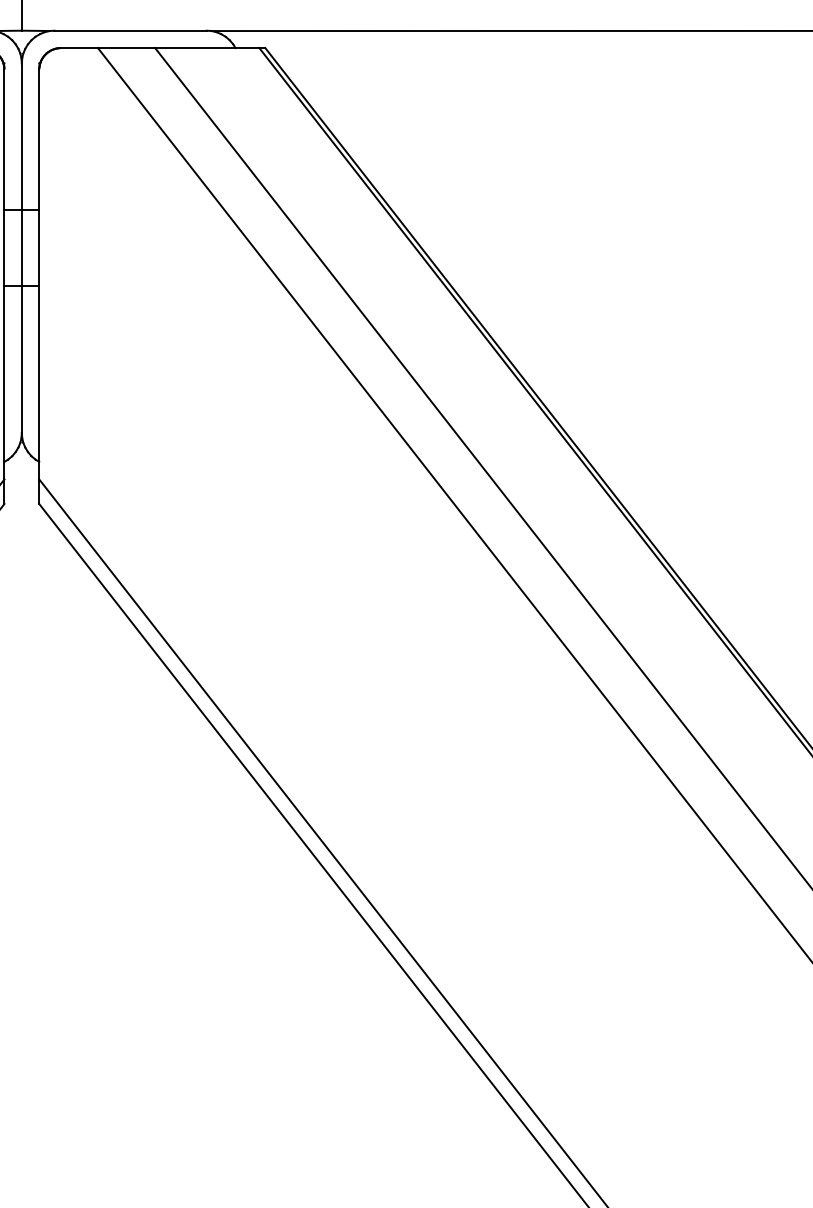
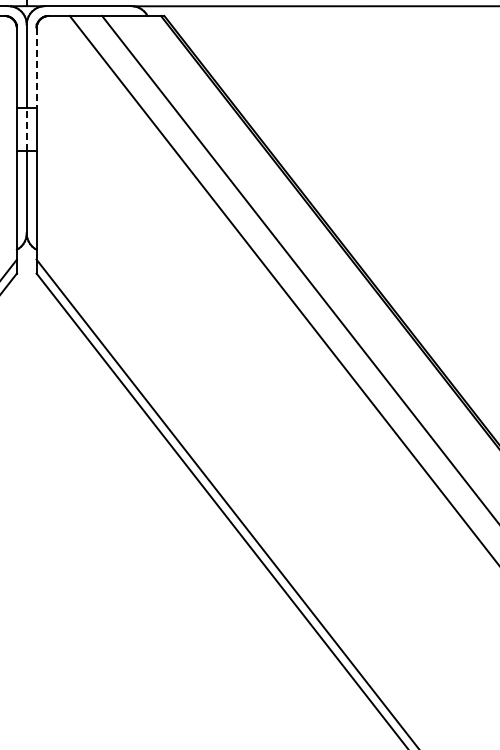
line: (39, 139) -> (36, 67), solid -> dashed
line: (21, 249) -> (26, 129), solid -> dashed

